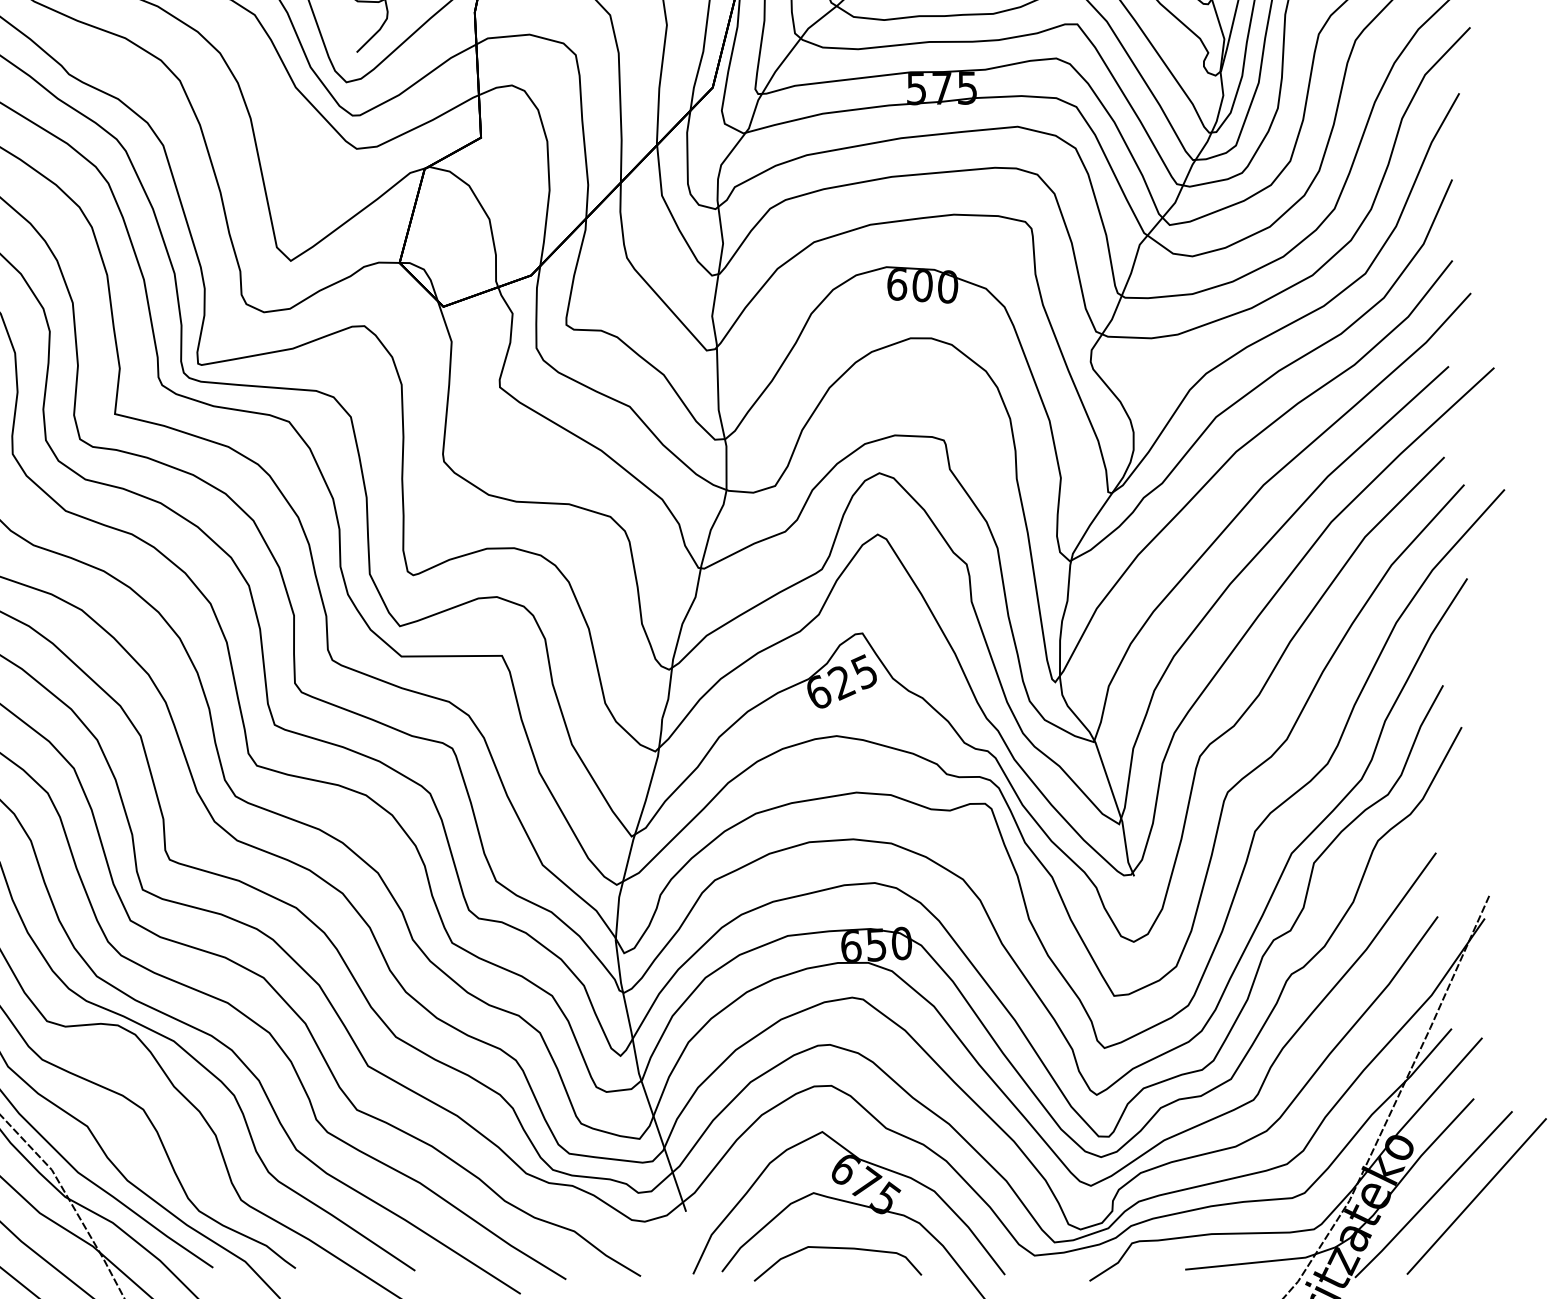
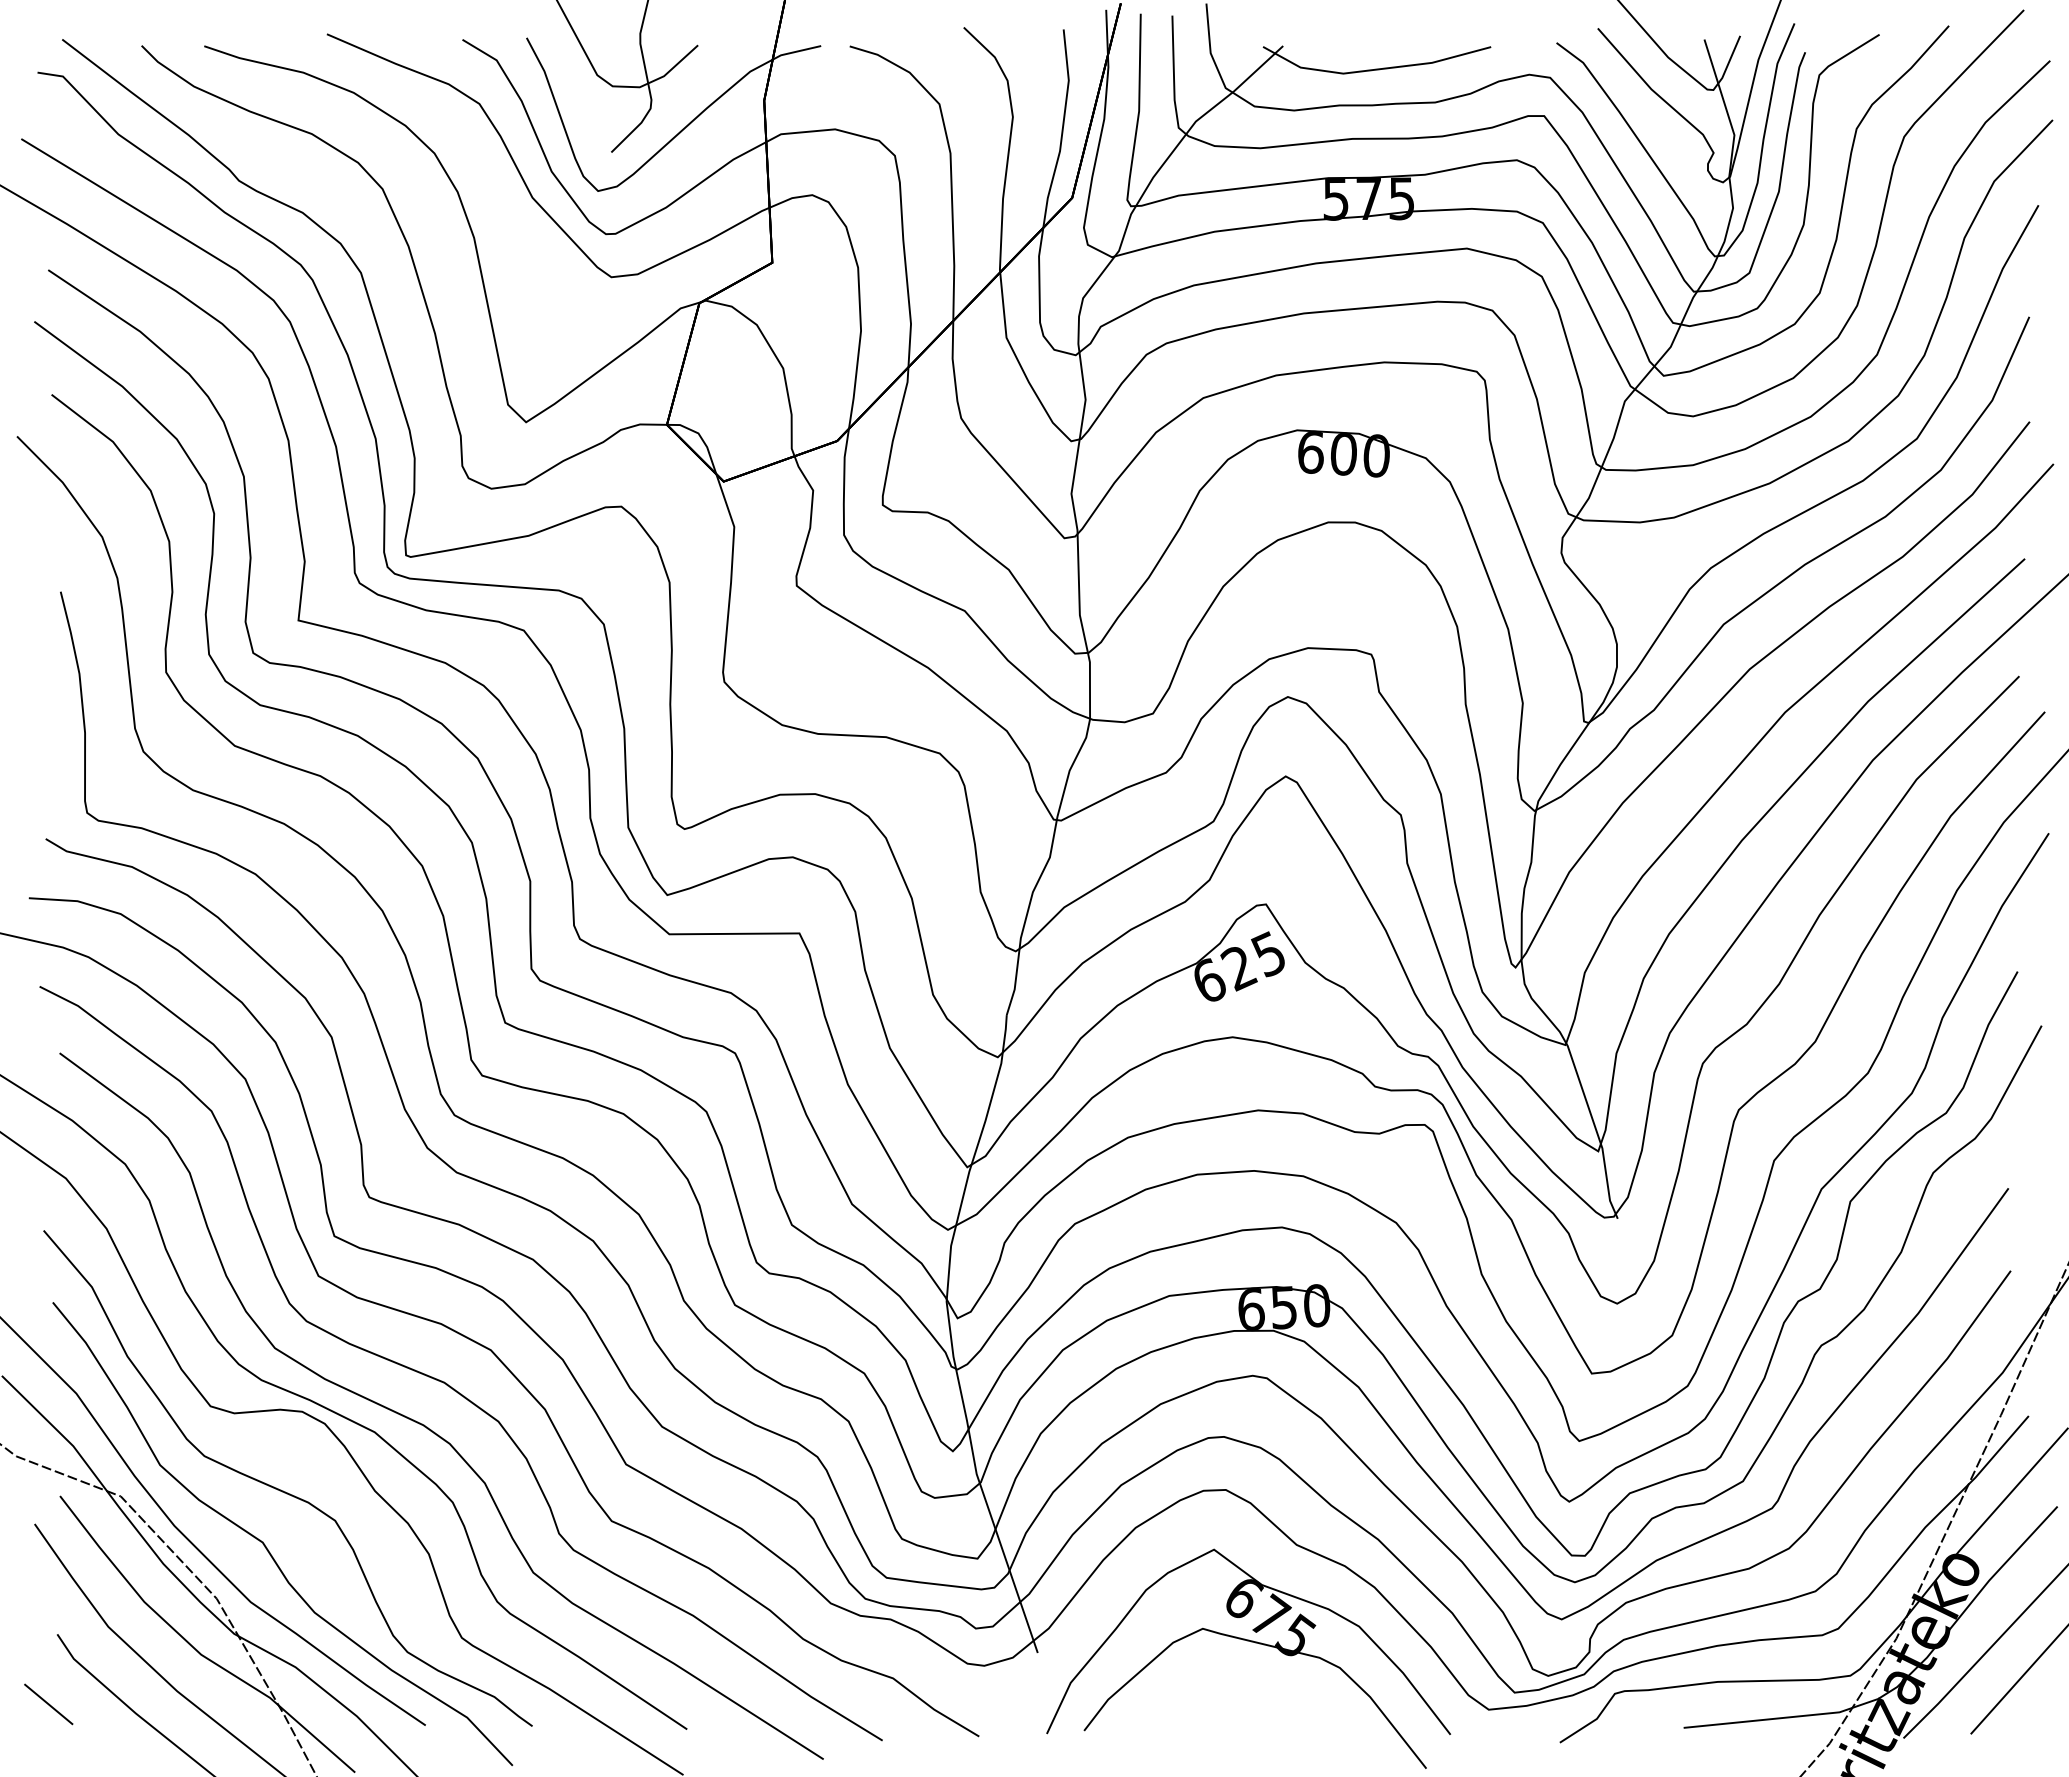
curve: (838, 1248) -> (1234, 1700), removed

